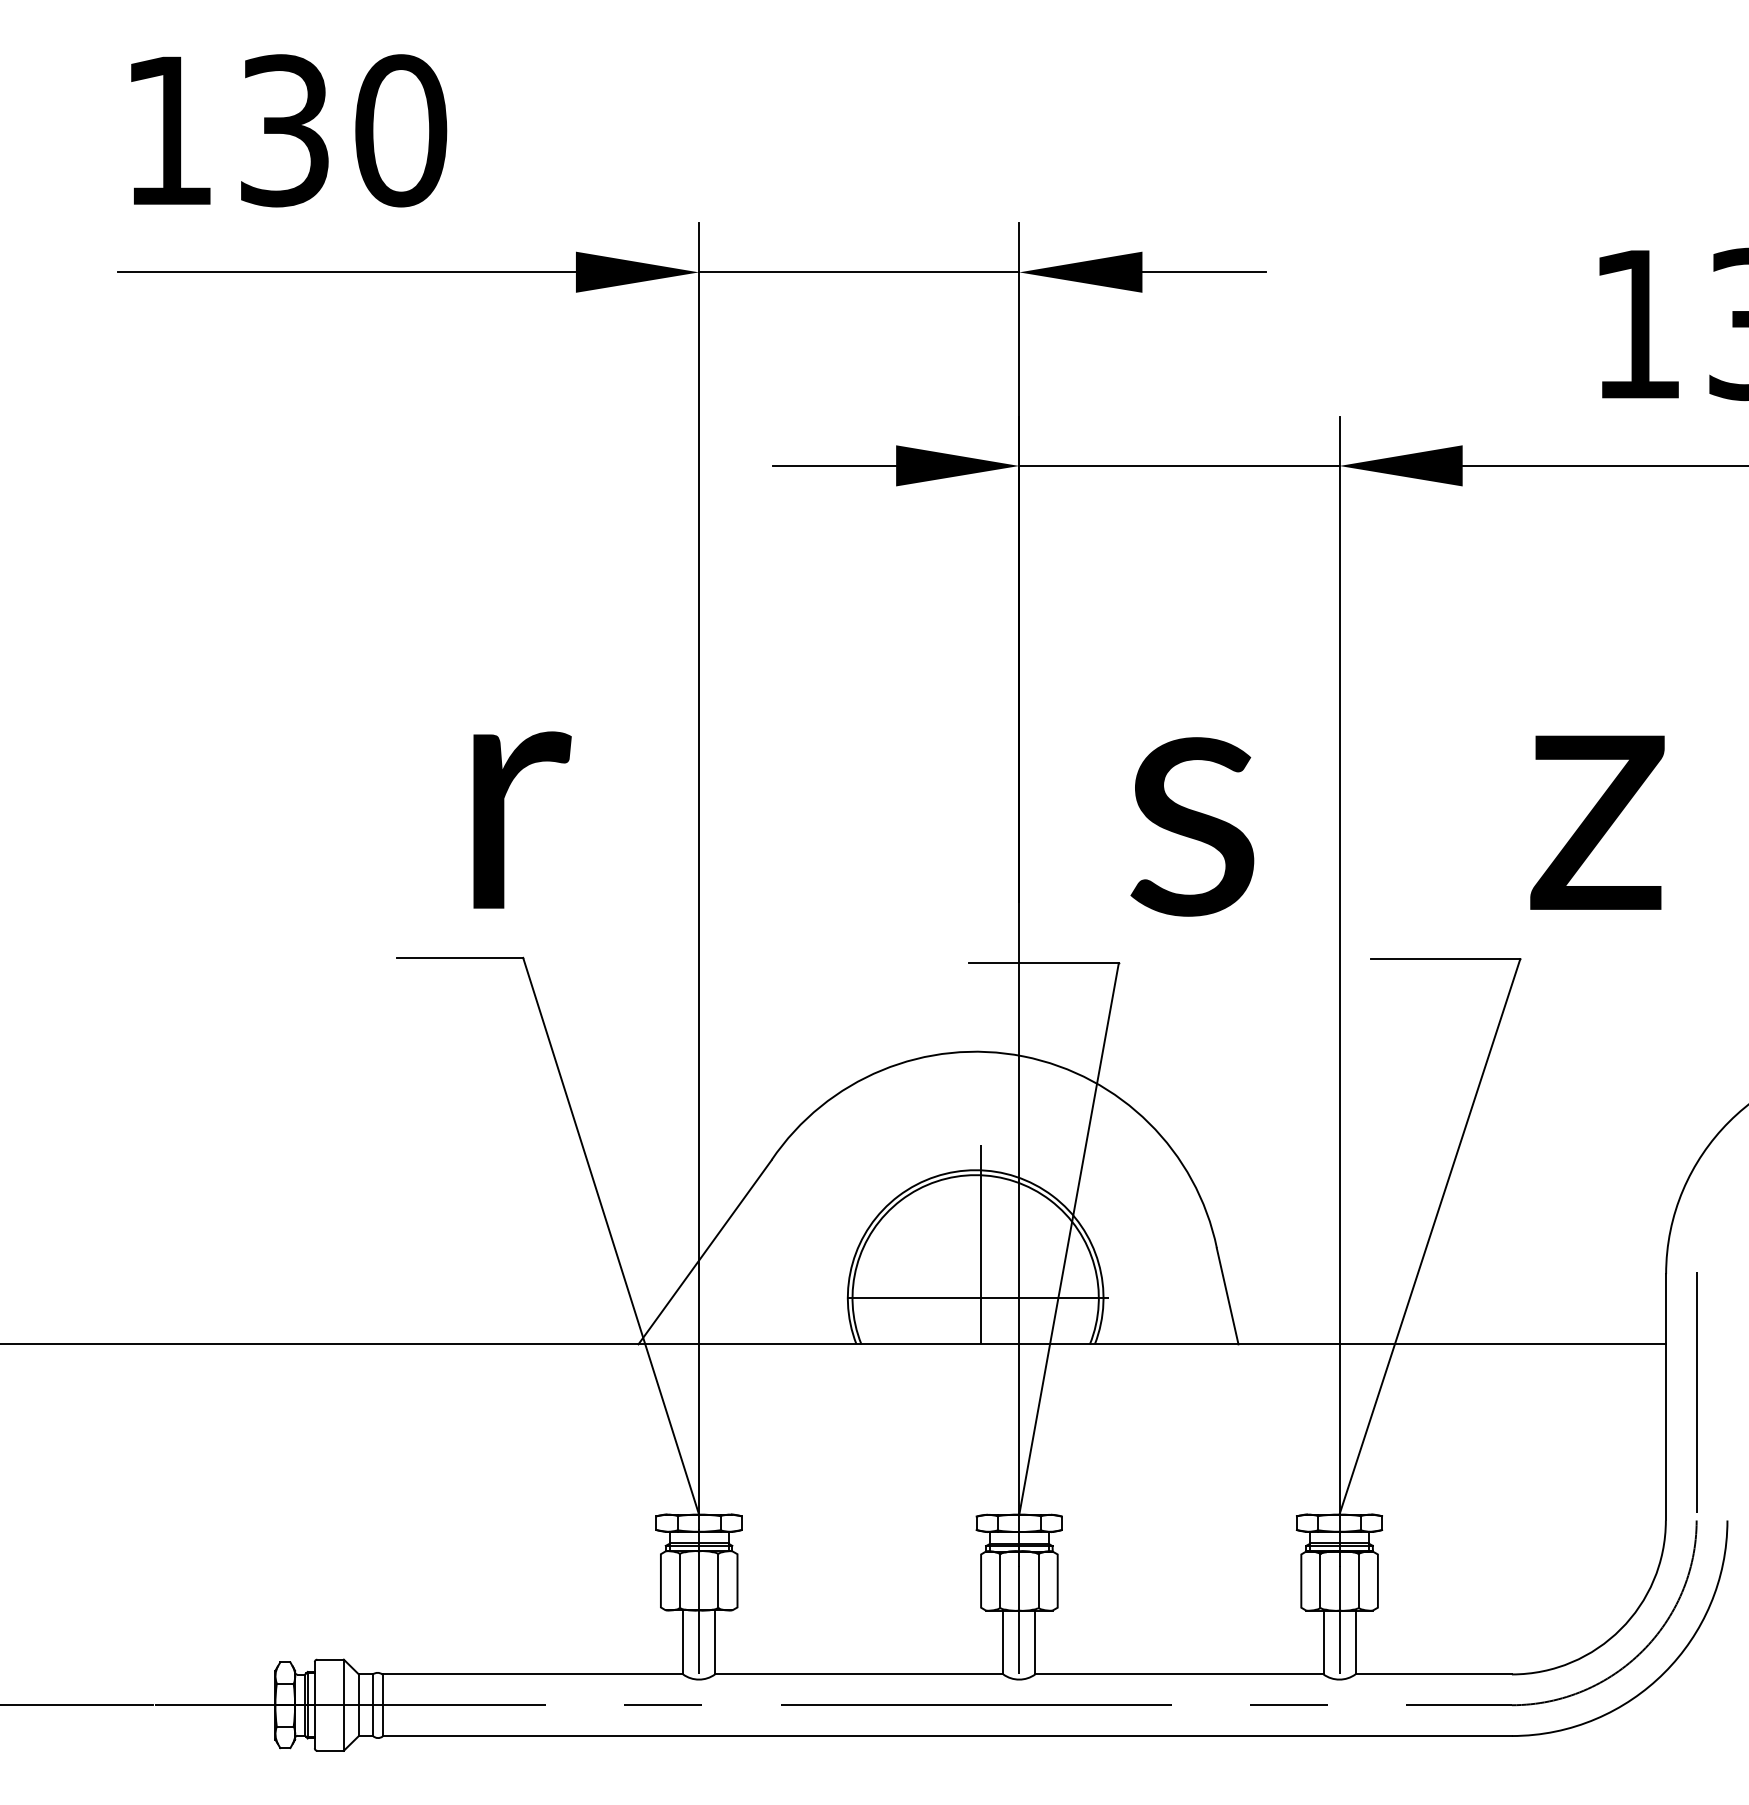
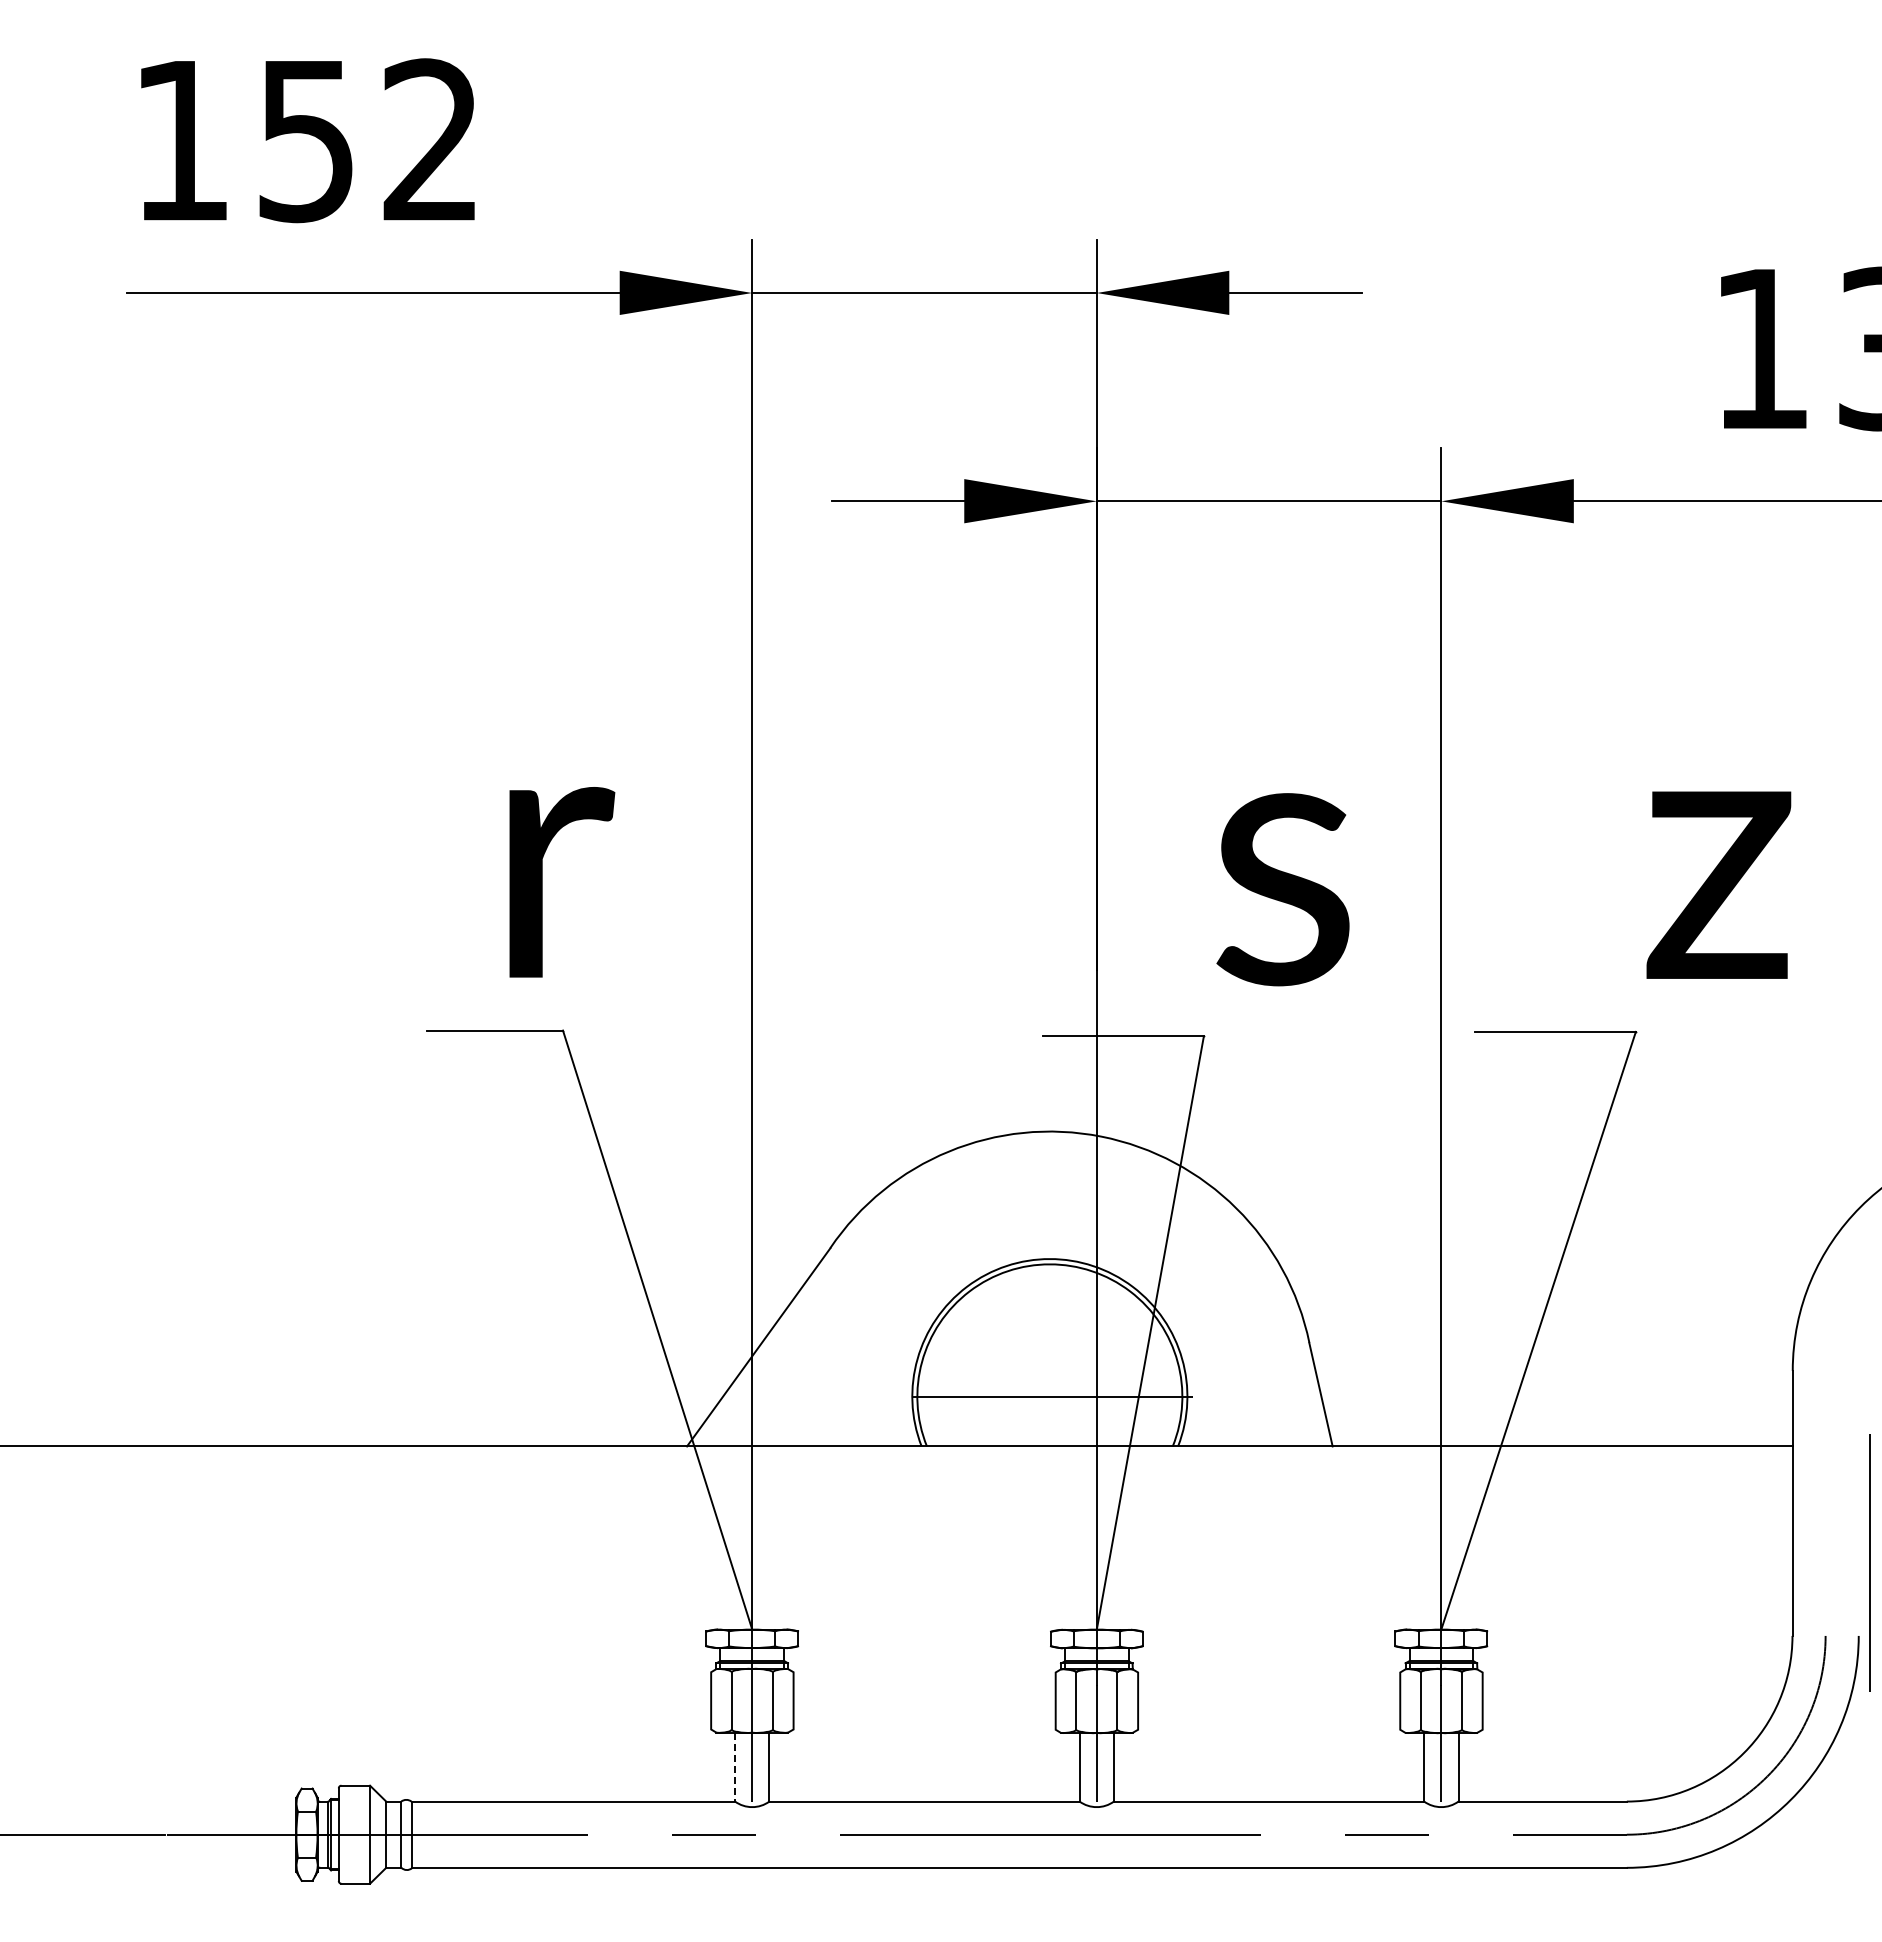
text: (344, 130) -> (370, 140), 130 -> 152
line: (980, 1244) -> (1055, 1338), removed
line: (1696, 1391) -> (1869, 1562), moved
line: (683, 1642) -> (735, 1767), solid -> dashed

